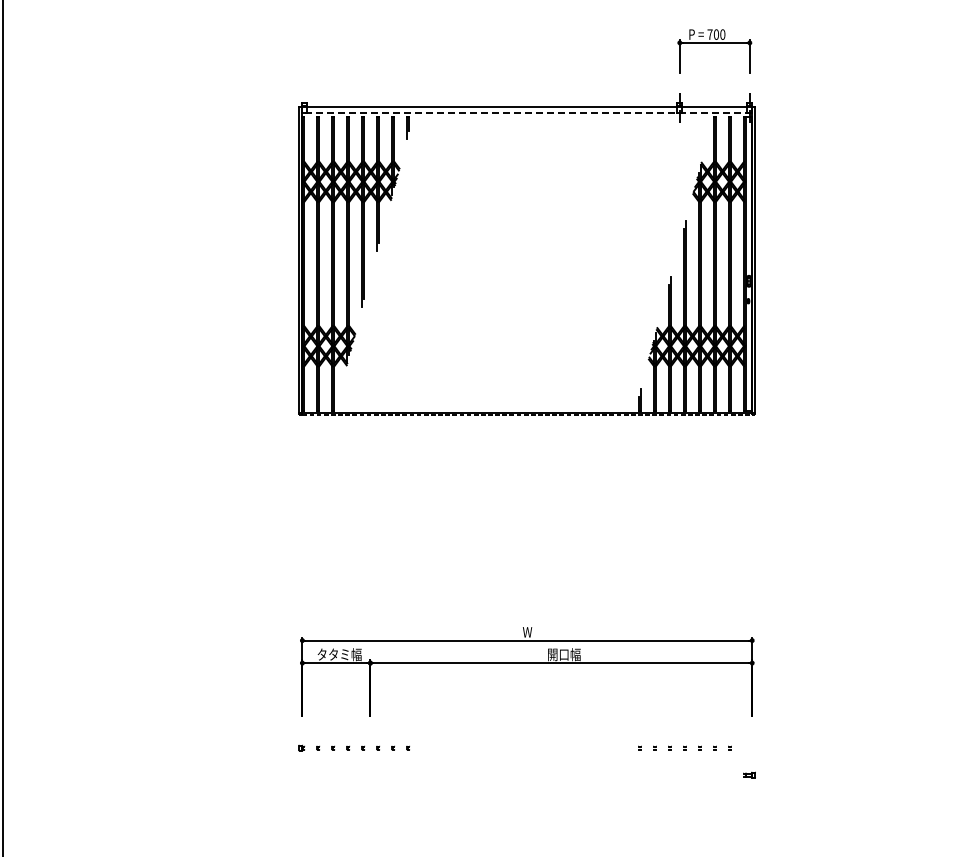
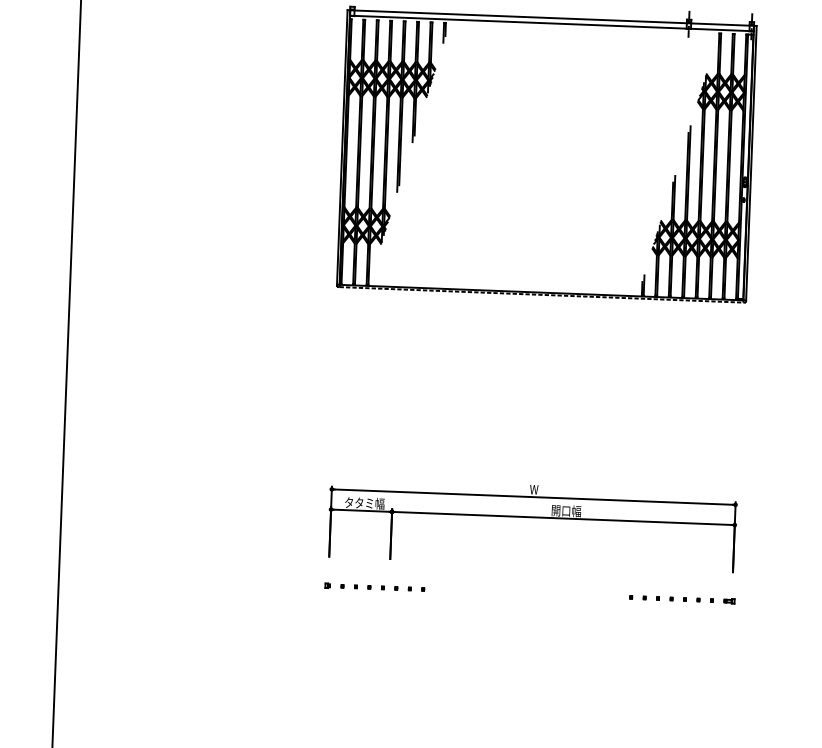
line: (527, 112) -> (552, 23), dashed -> solid
part: (749, 774) -> (729, 600), moved

